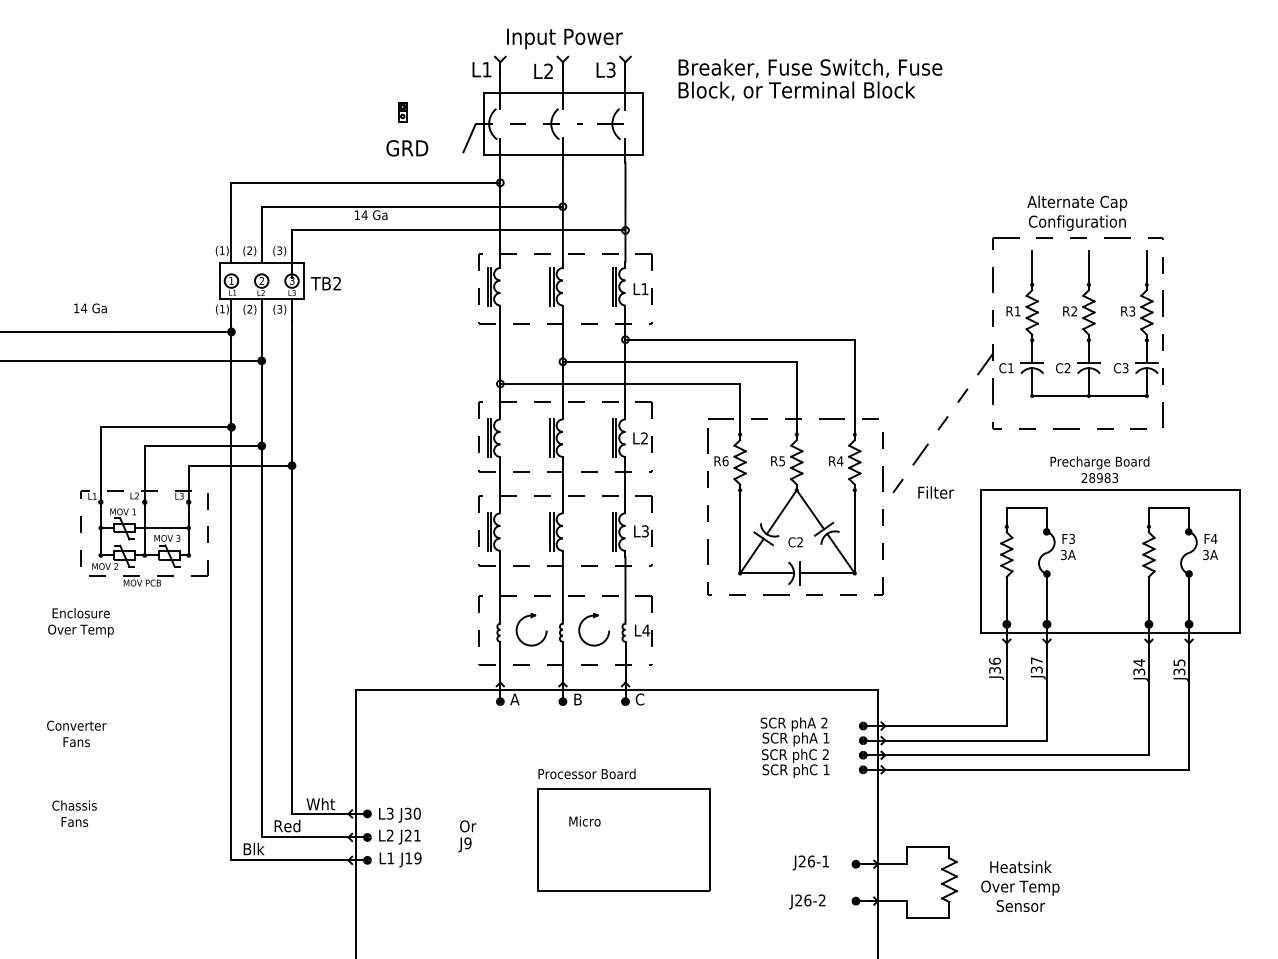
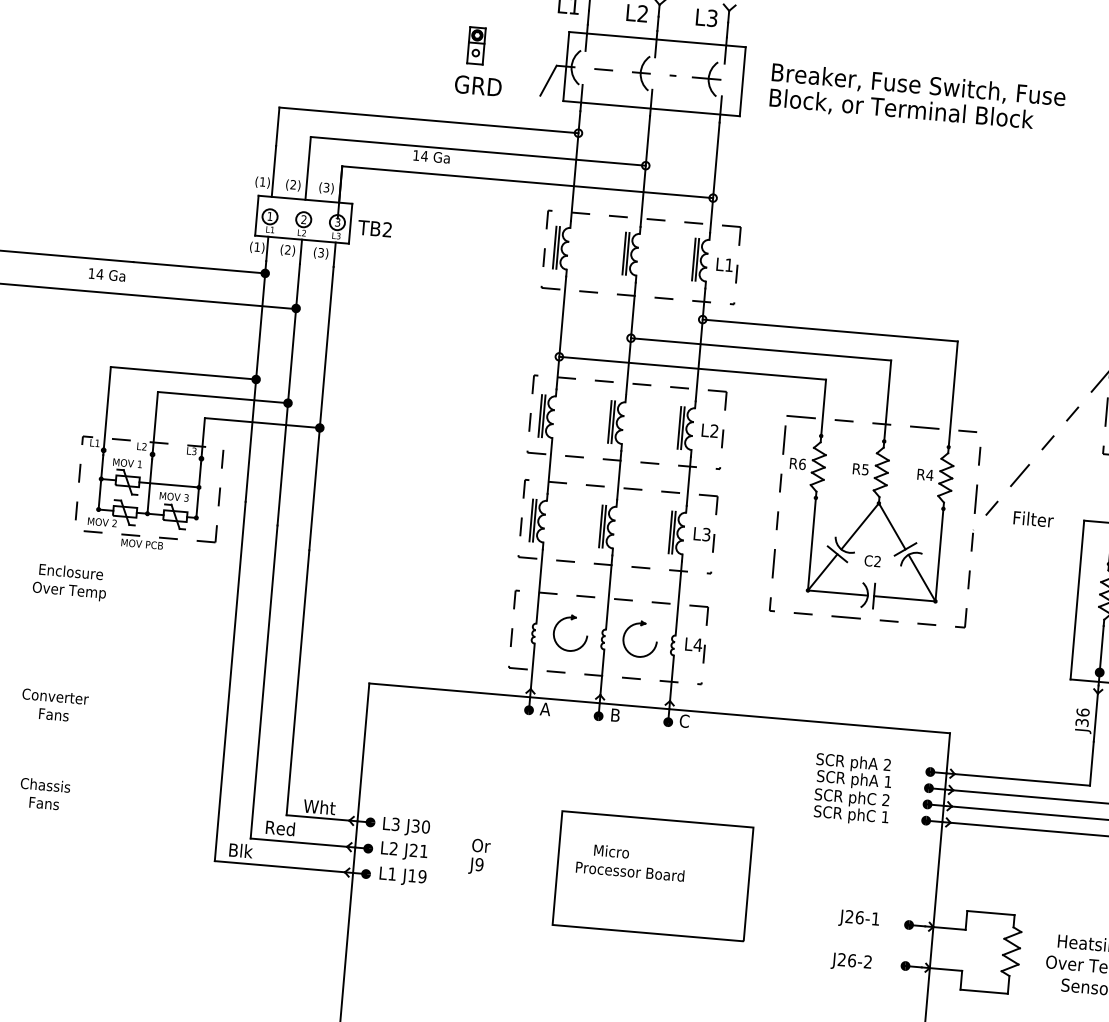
text: (810, 79) -> (917, 98), moved
part: (402, 112) -> (476, 45), size x1.67
text: (90, 308) -> (107, 275), moved
text: (586, 773) -> (629, 871), moved

